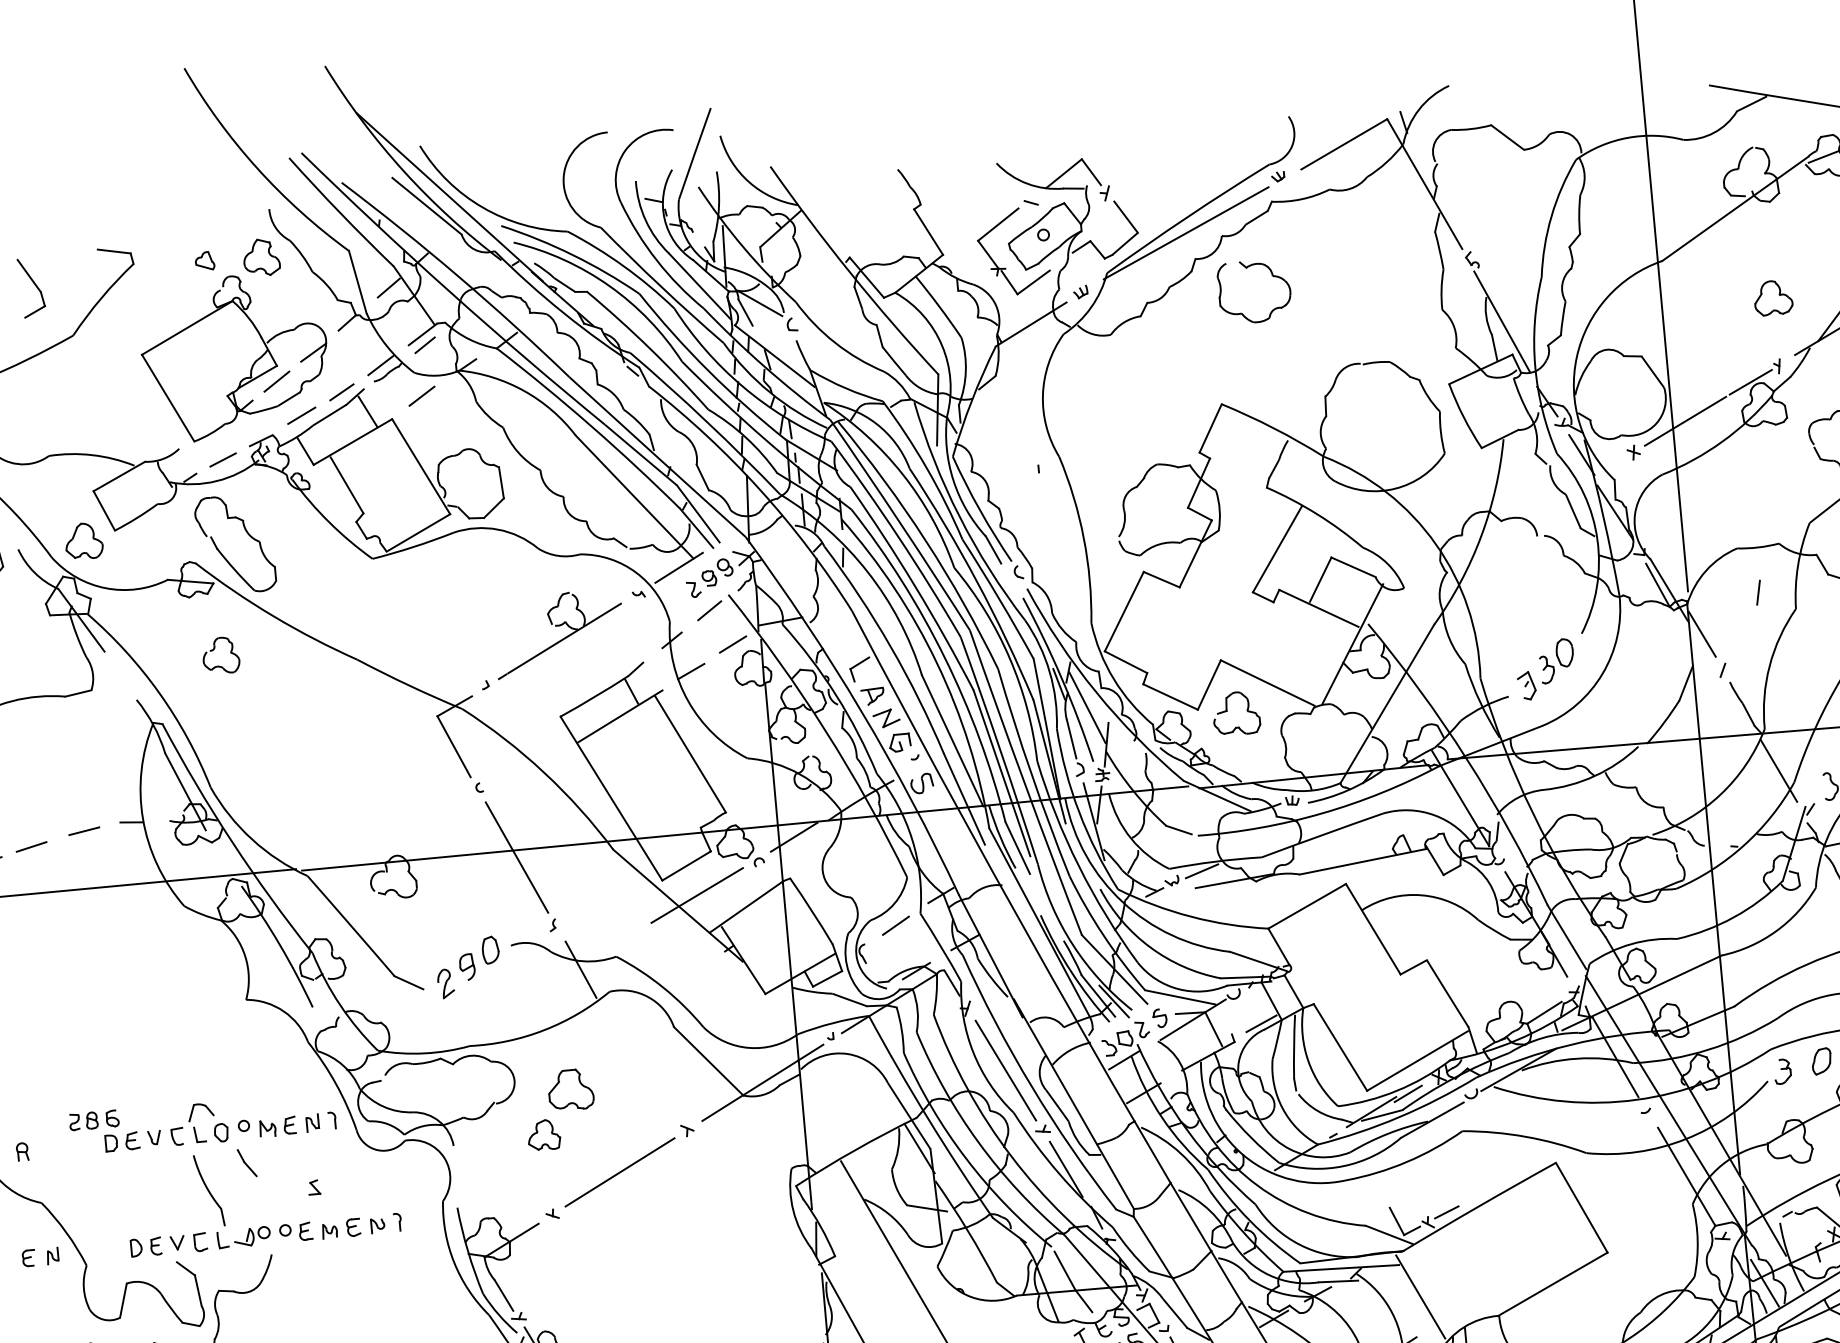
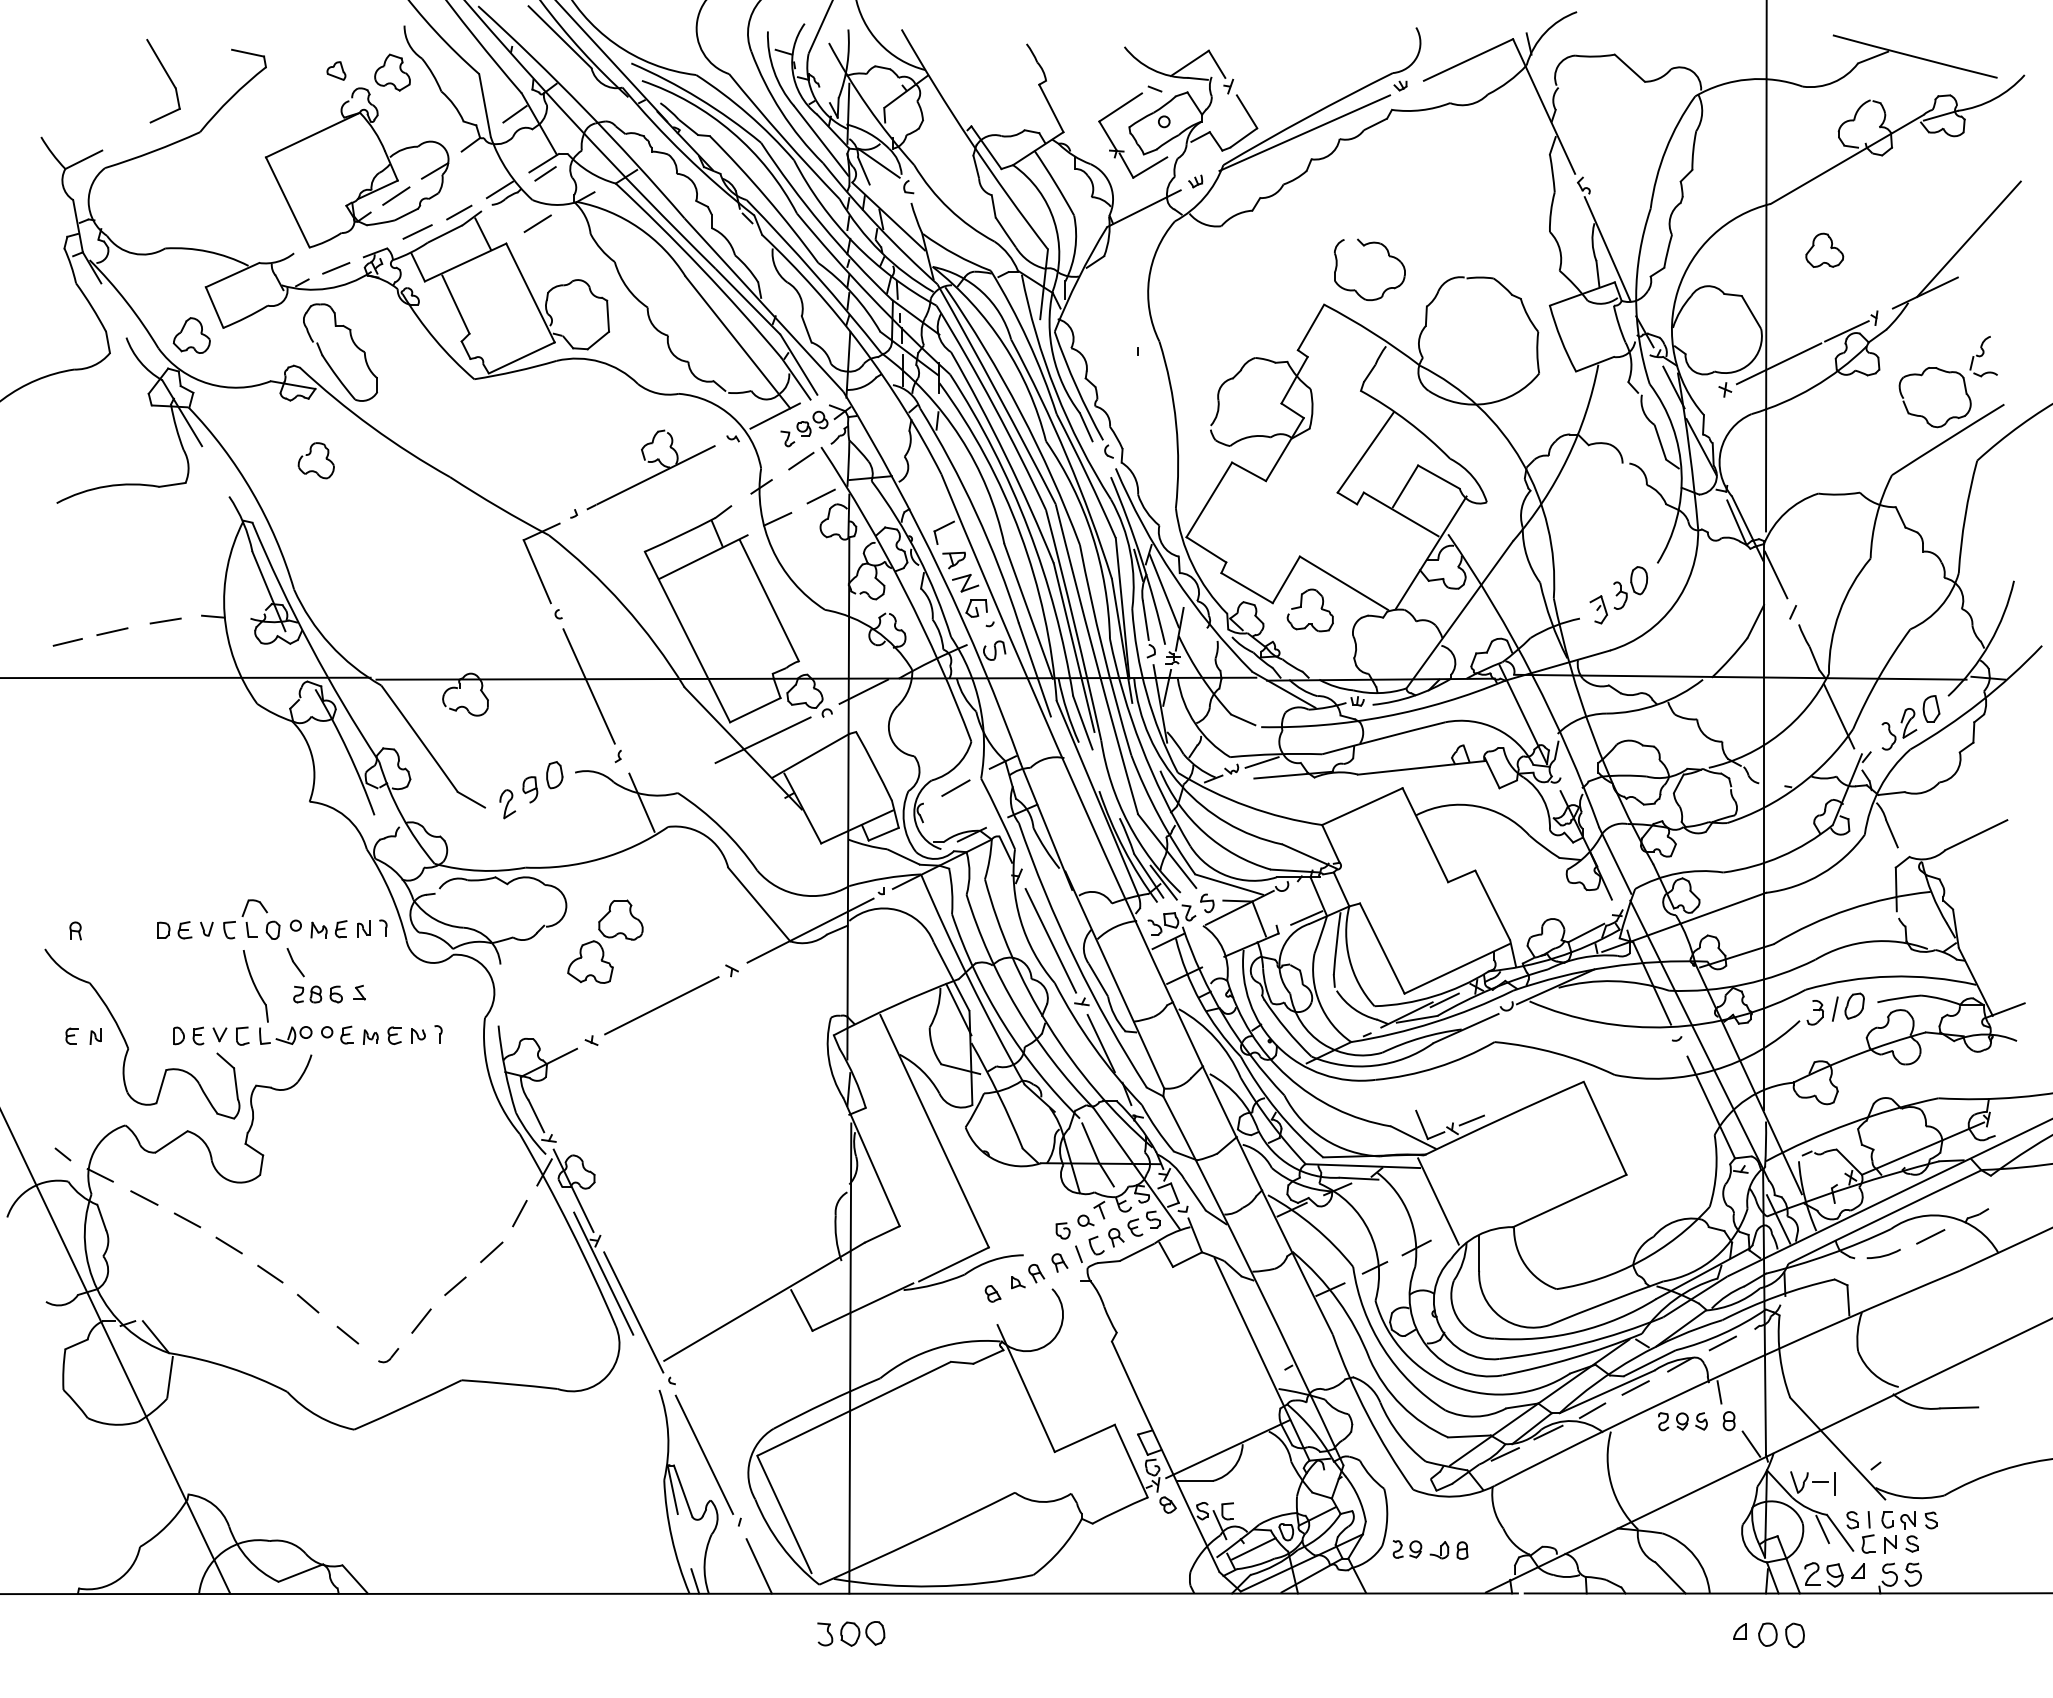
part: (1272, 276) -> (1388, 256), moved
part: (31, 287) -> (163, 81), size x1.43
part: (1772, 297) -> (1824, 249), moved
line: (1758, 592) -> (1835, 1008), moved
part: (93, 1120) -> (317, 994), moved
part: (544, 1134) -> (590, 961), size x1.43

